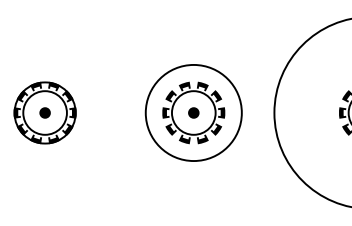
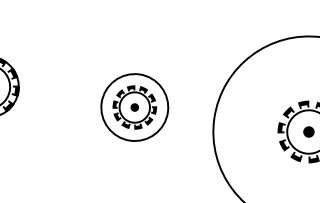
part: (193, 112) -> (134, 107), size x0.7

